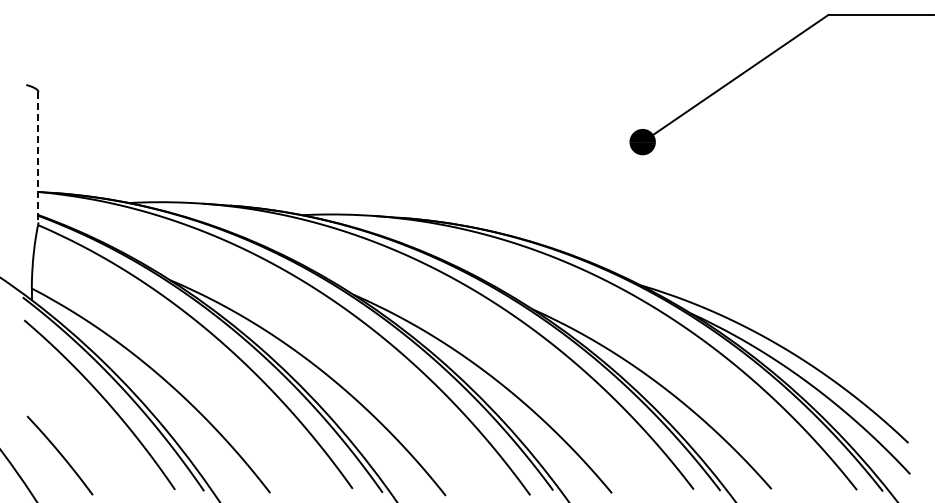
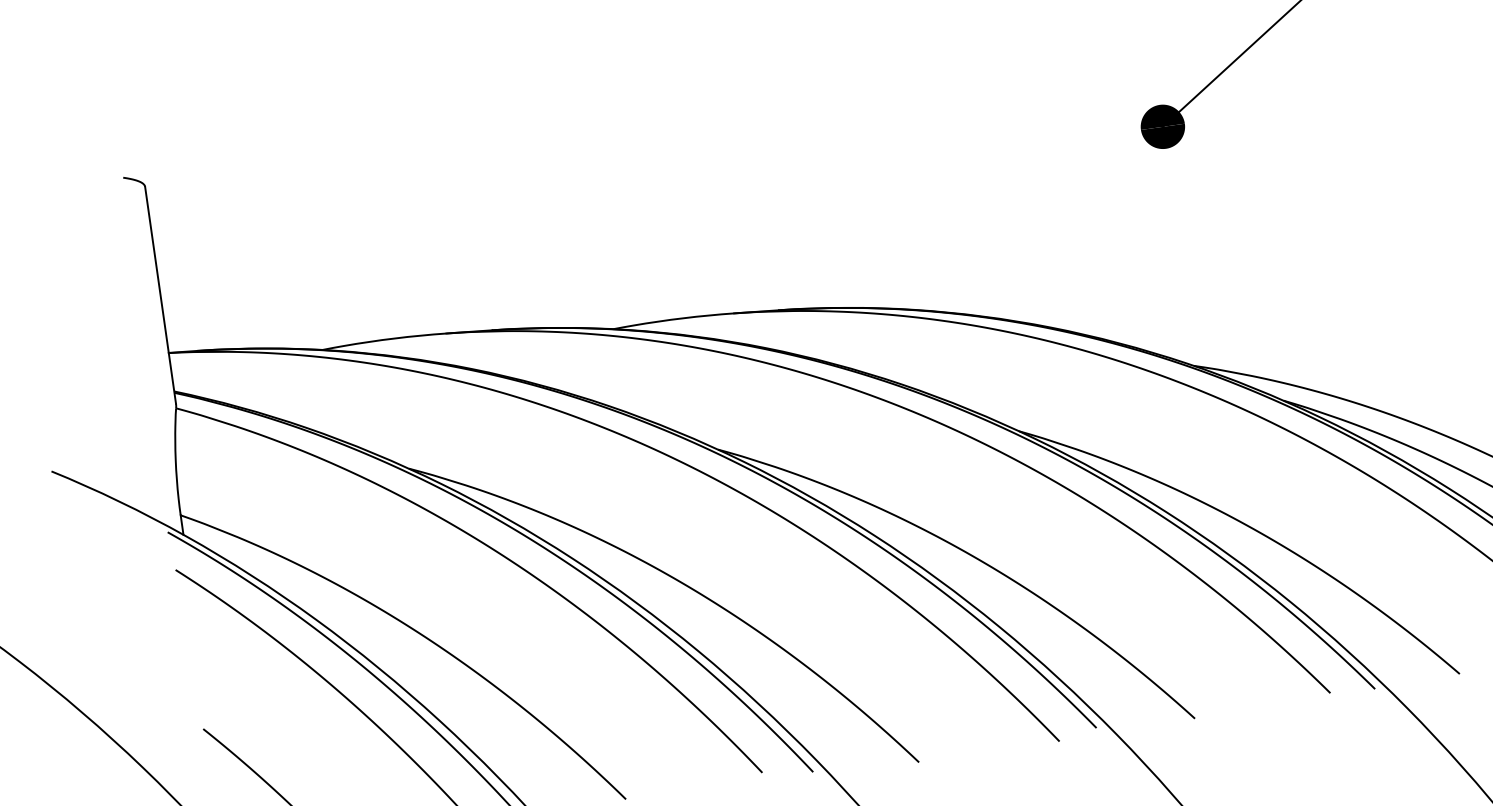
line: (38, 157) -> (160, 295), dashed -> solid

